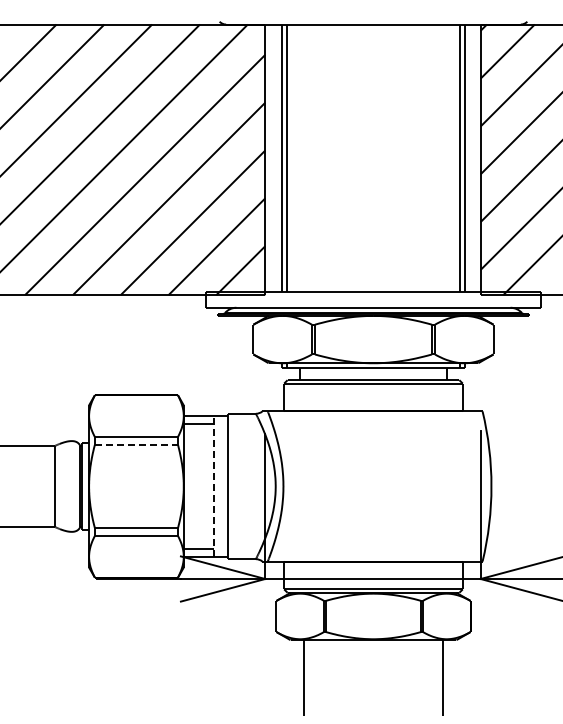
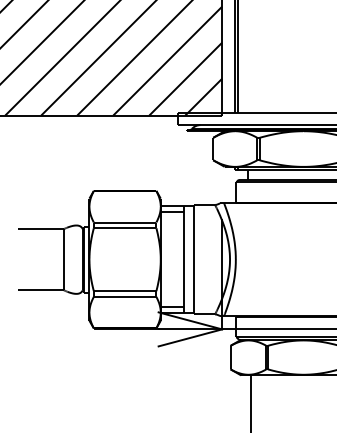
line: (136, 444) -> (125, 228), dashed -> solid
line: (214, 486) -> (183, 259), dashed -> solid

